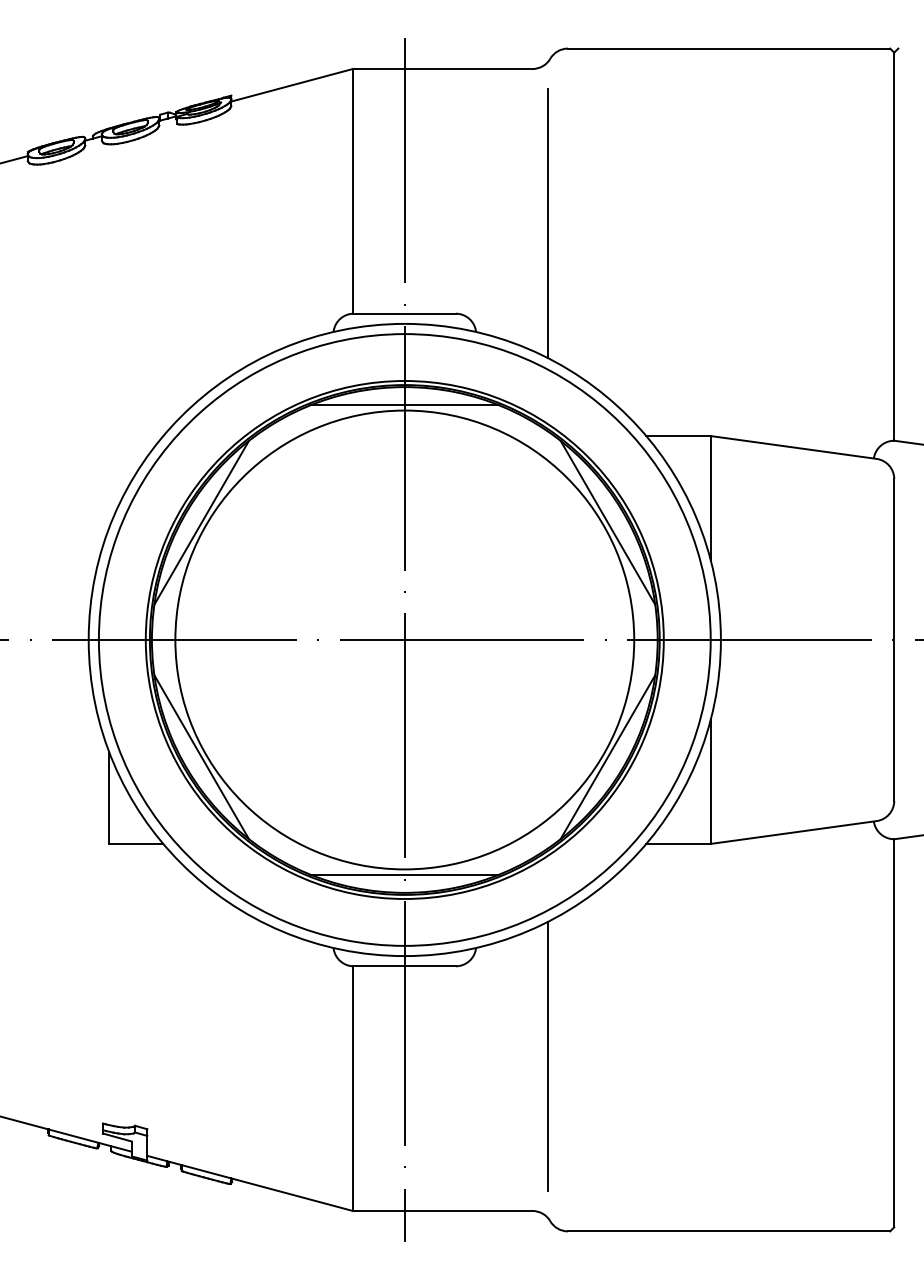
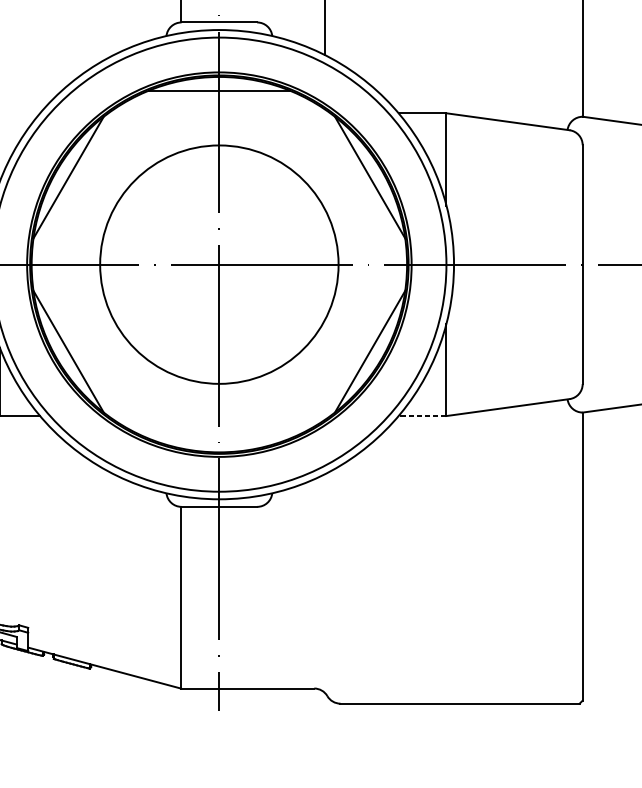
circle: (404, 639) -> (219, 264), size x0.7
line: (678, 843) -> (422, 415), solid -> dashed
line: (404, 874) -> (219, 438), removed
line: (547, 1056) -> (325, 573), removed

